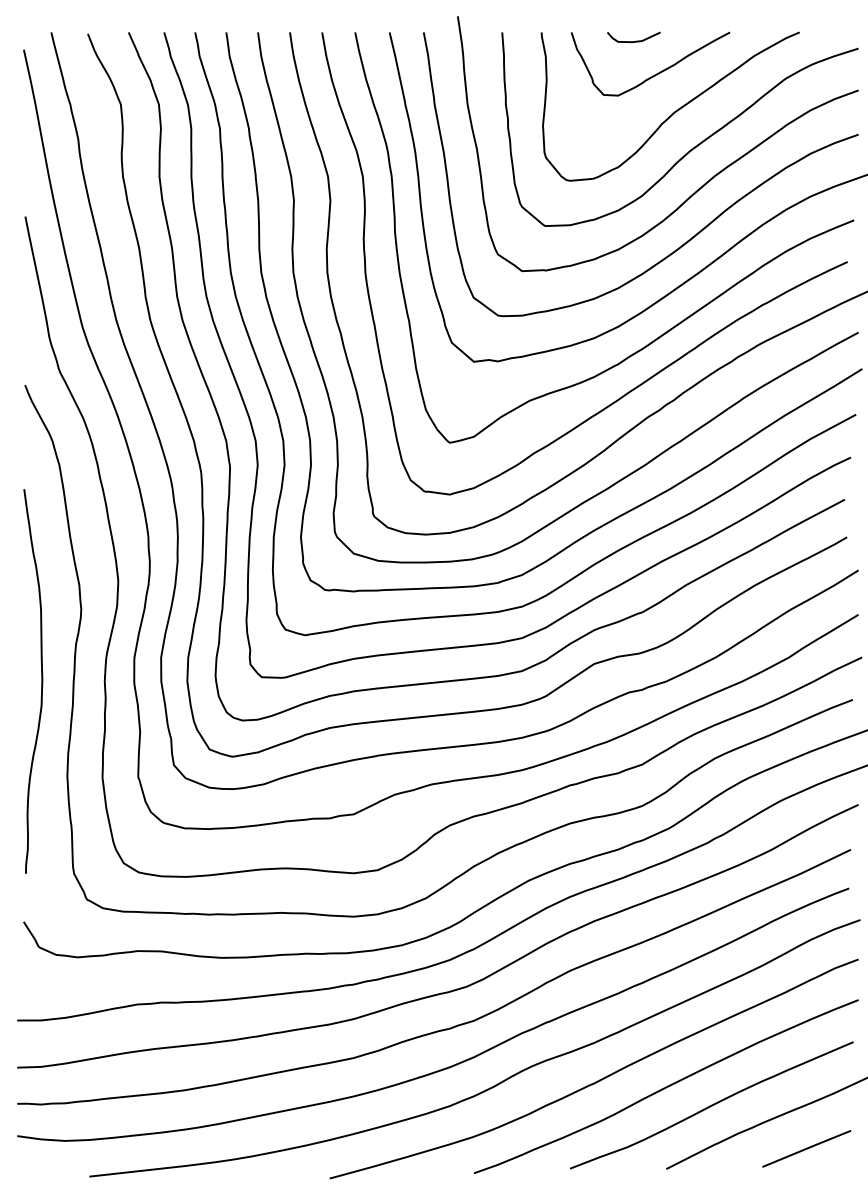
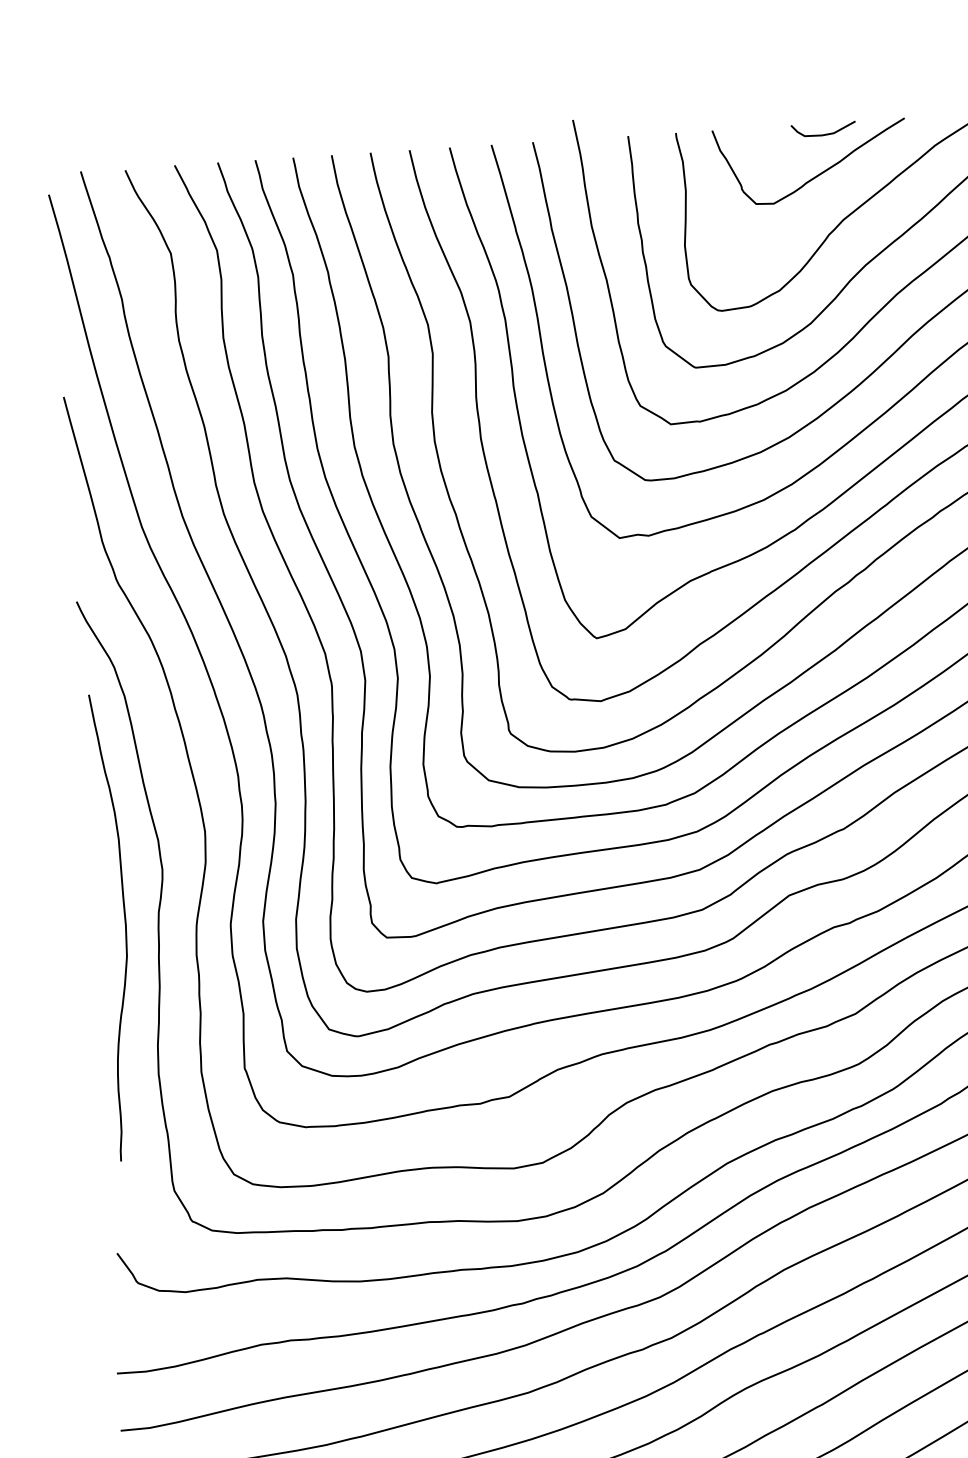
curve: (635, 40) -> (825, 133), moved
curve: (41, 681) -> (124, 926), moved

